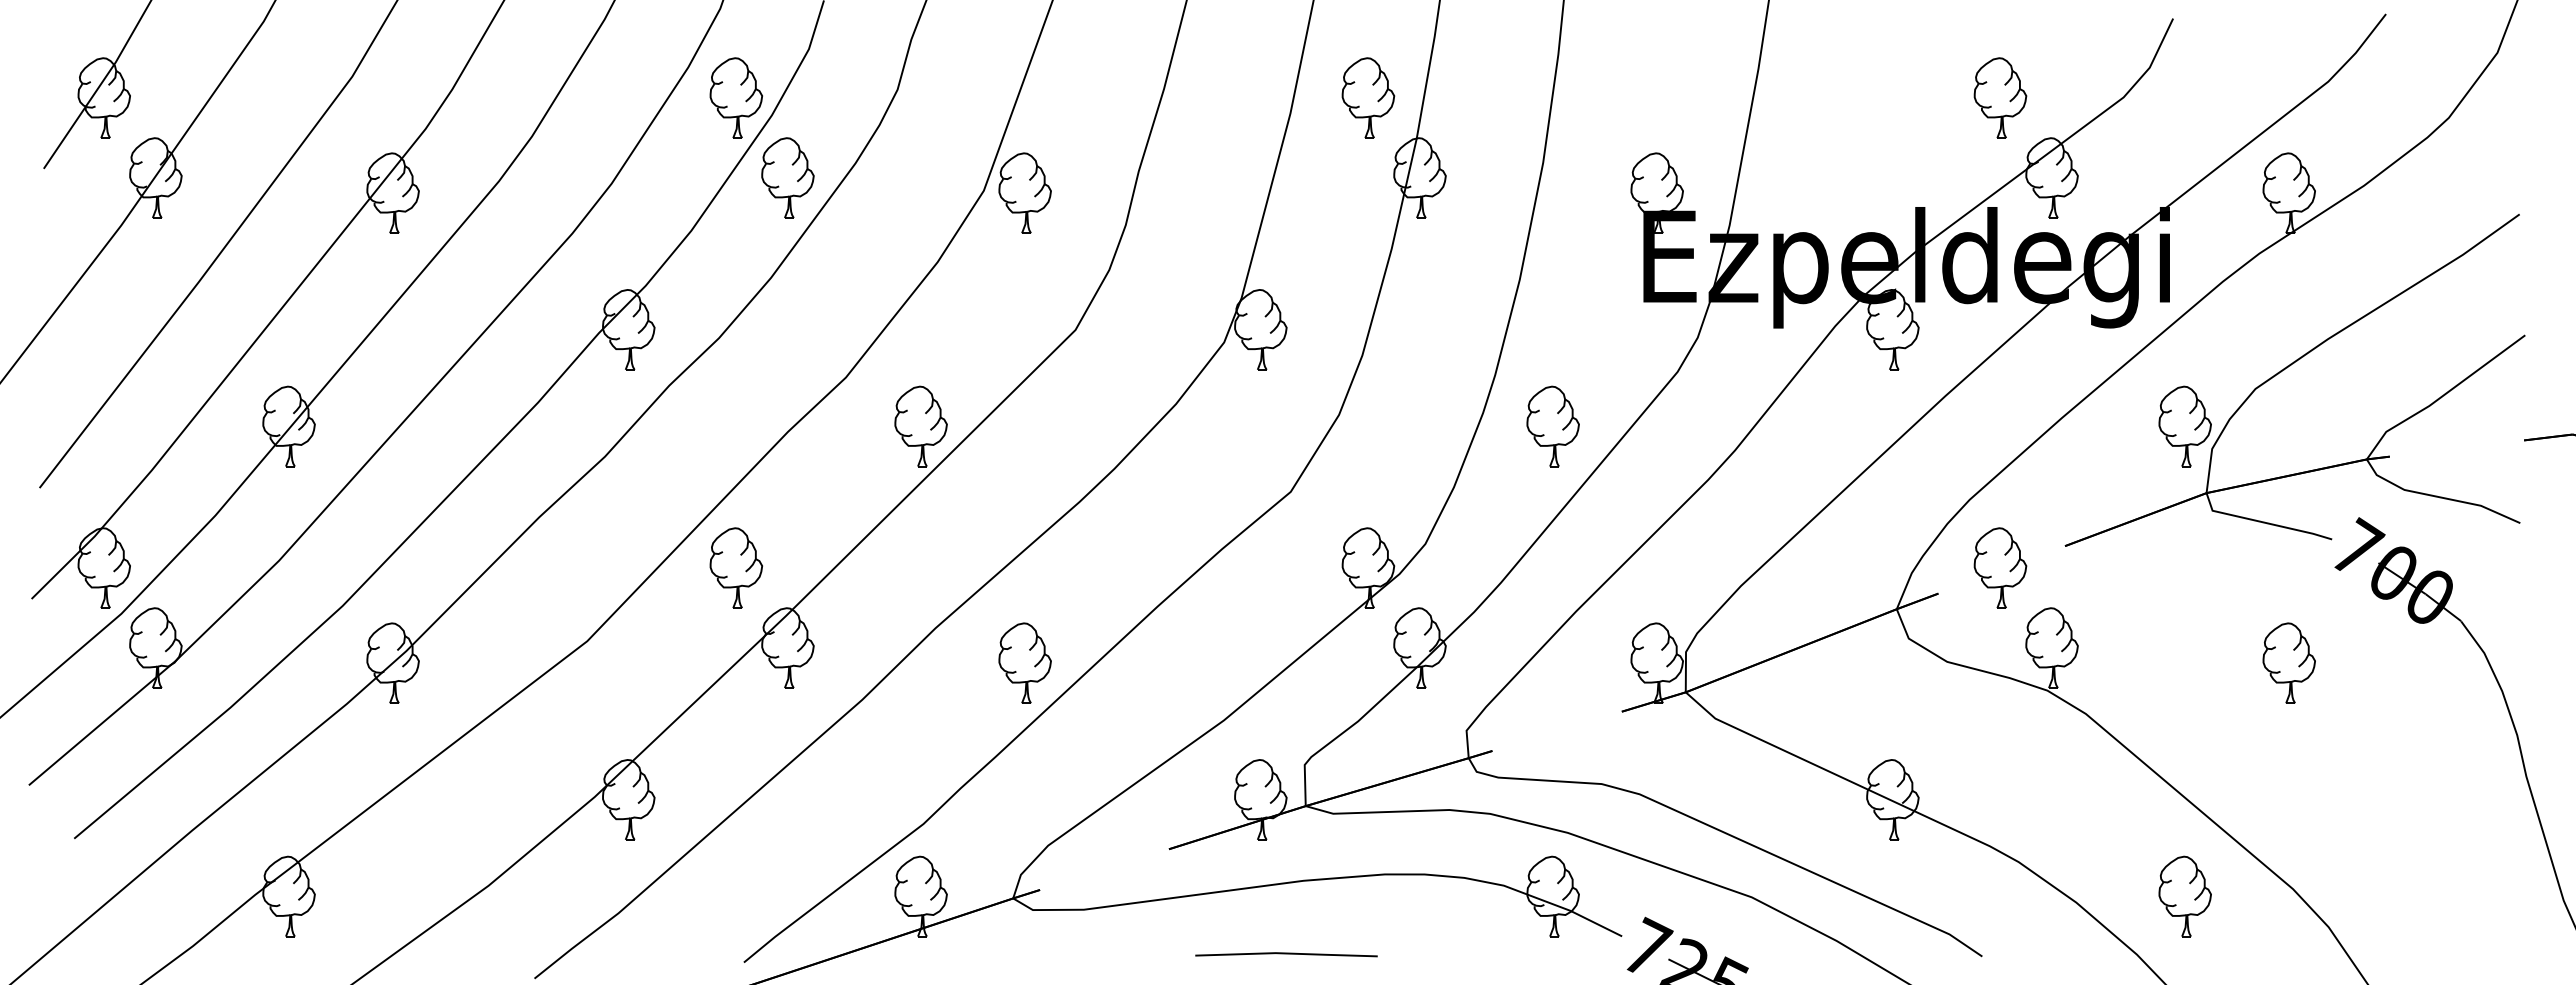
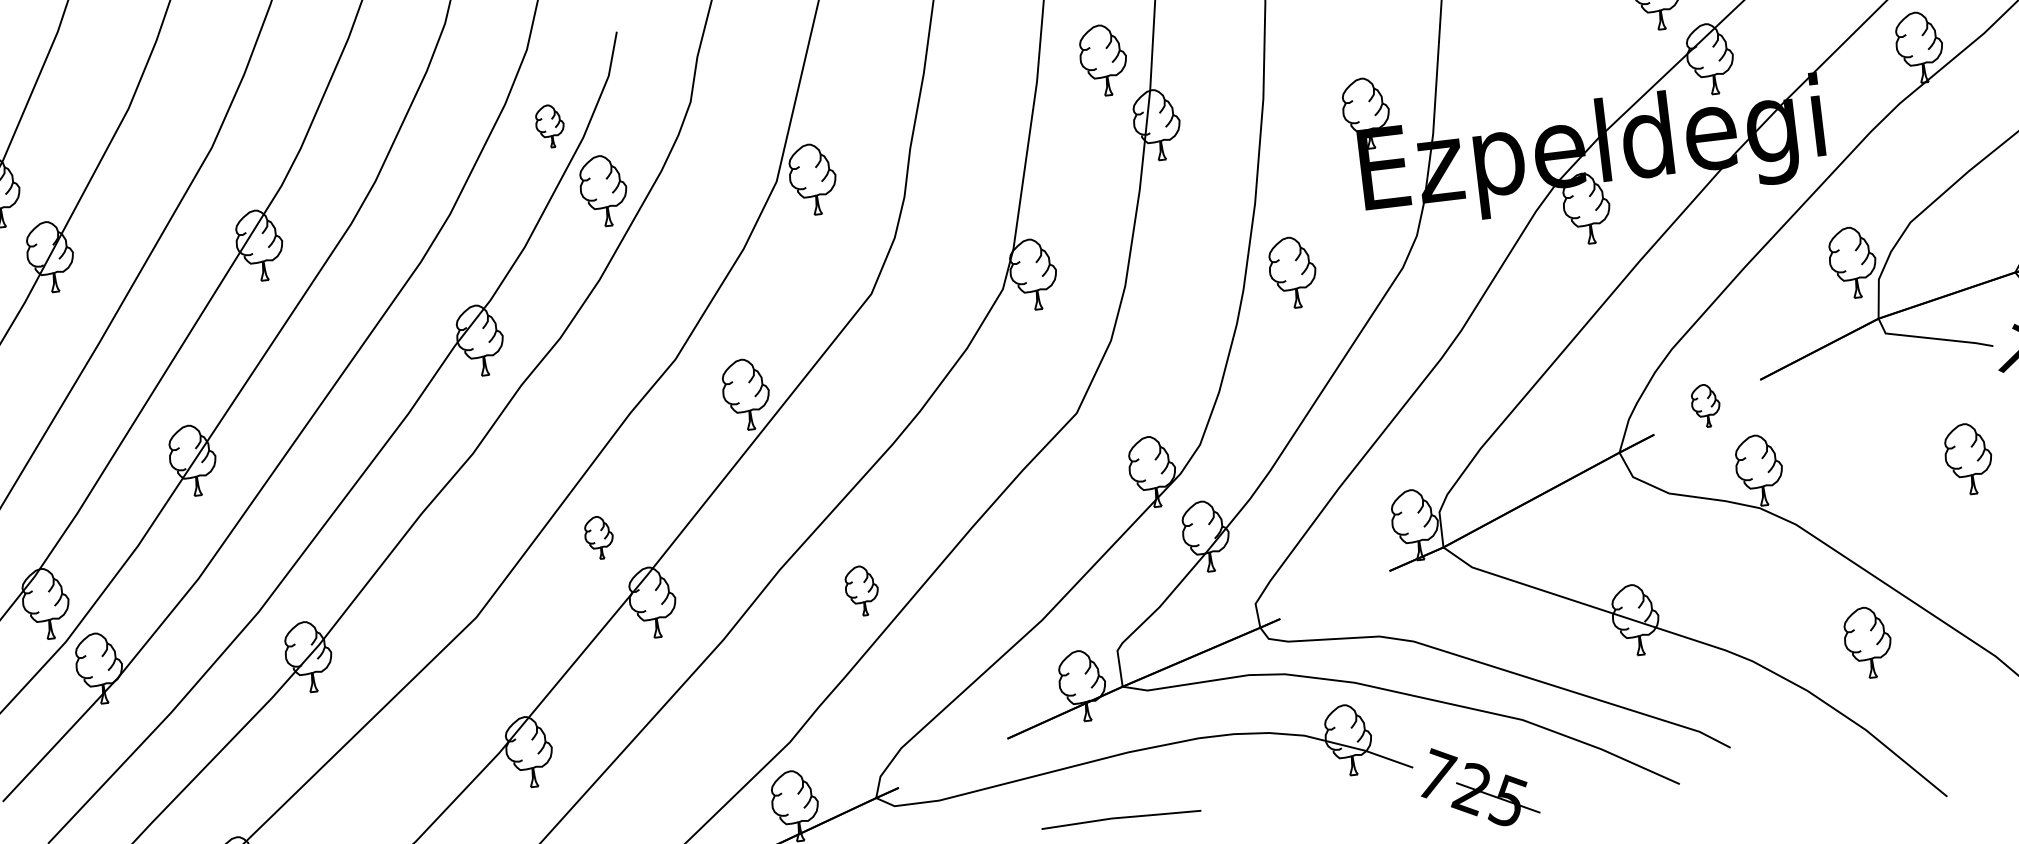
part: (735, 97) -> (549, 125), size x0.6
part: (1552, 426) -> (1292, 272), moved
part: (735, 567) -> (598, 537), size x0.6
part: (2000, 567) -> (1705, 405), size x0.6
part: (1024, 662) -> (861, 590), size x0.7
part: (2184, 896) -> (1867, 642), moved

